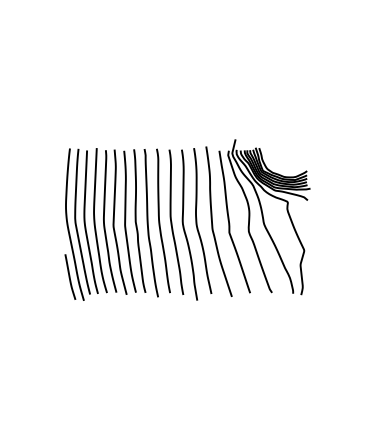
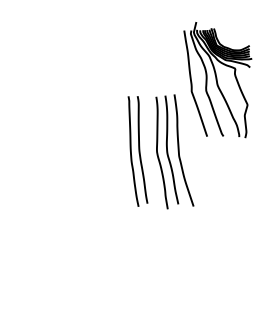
part: (264, 217) -> (217, 80), moved
curve: (172, 221) -> (149, 150), removed
part: (105, 224) -> (99, 152), removed

